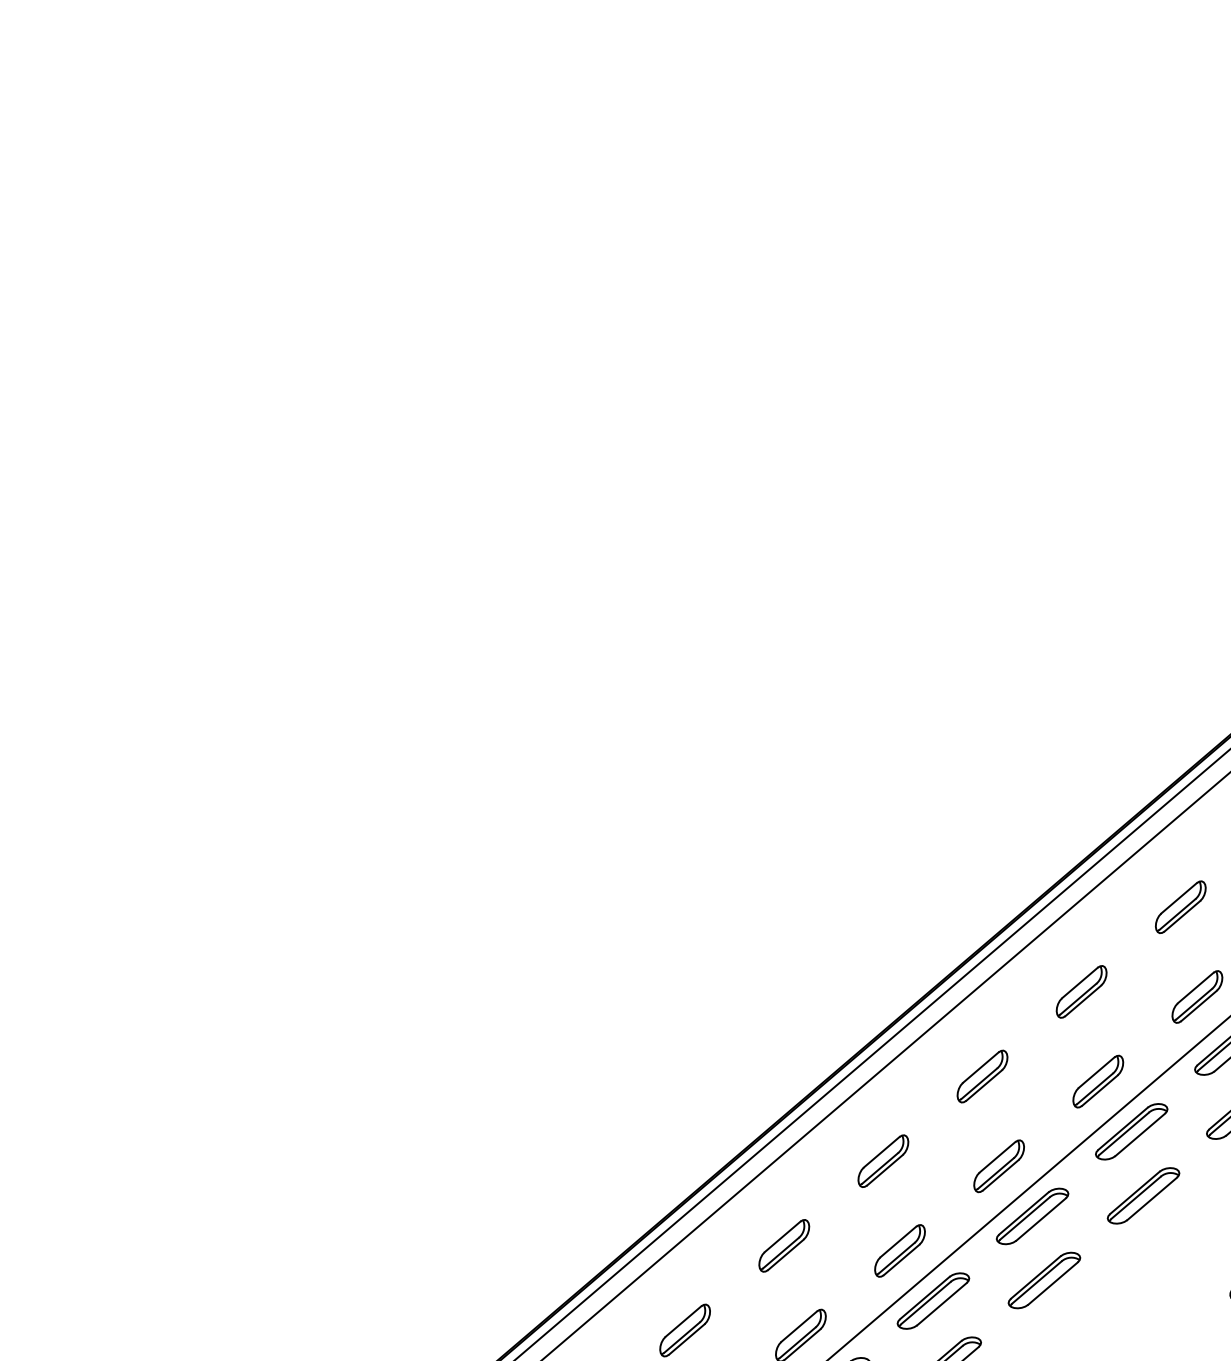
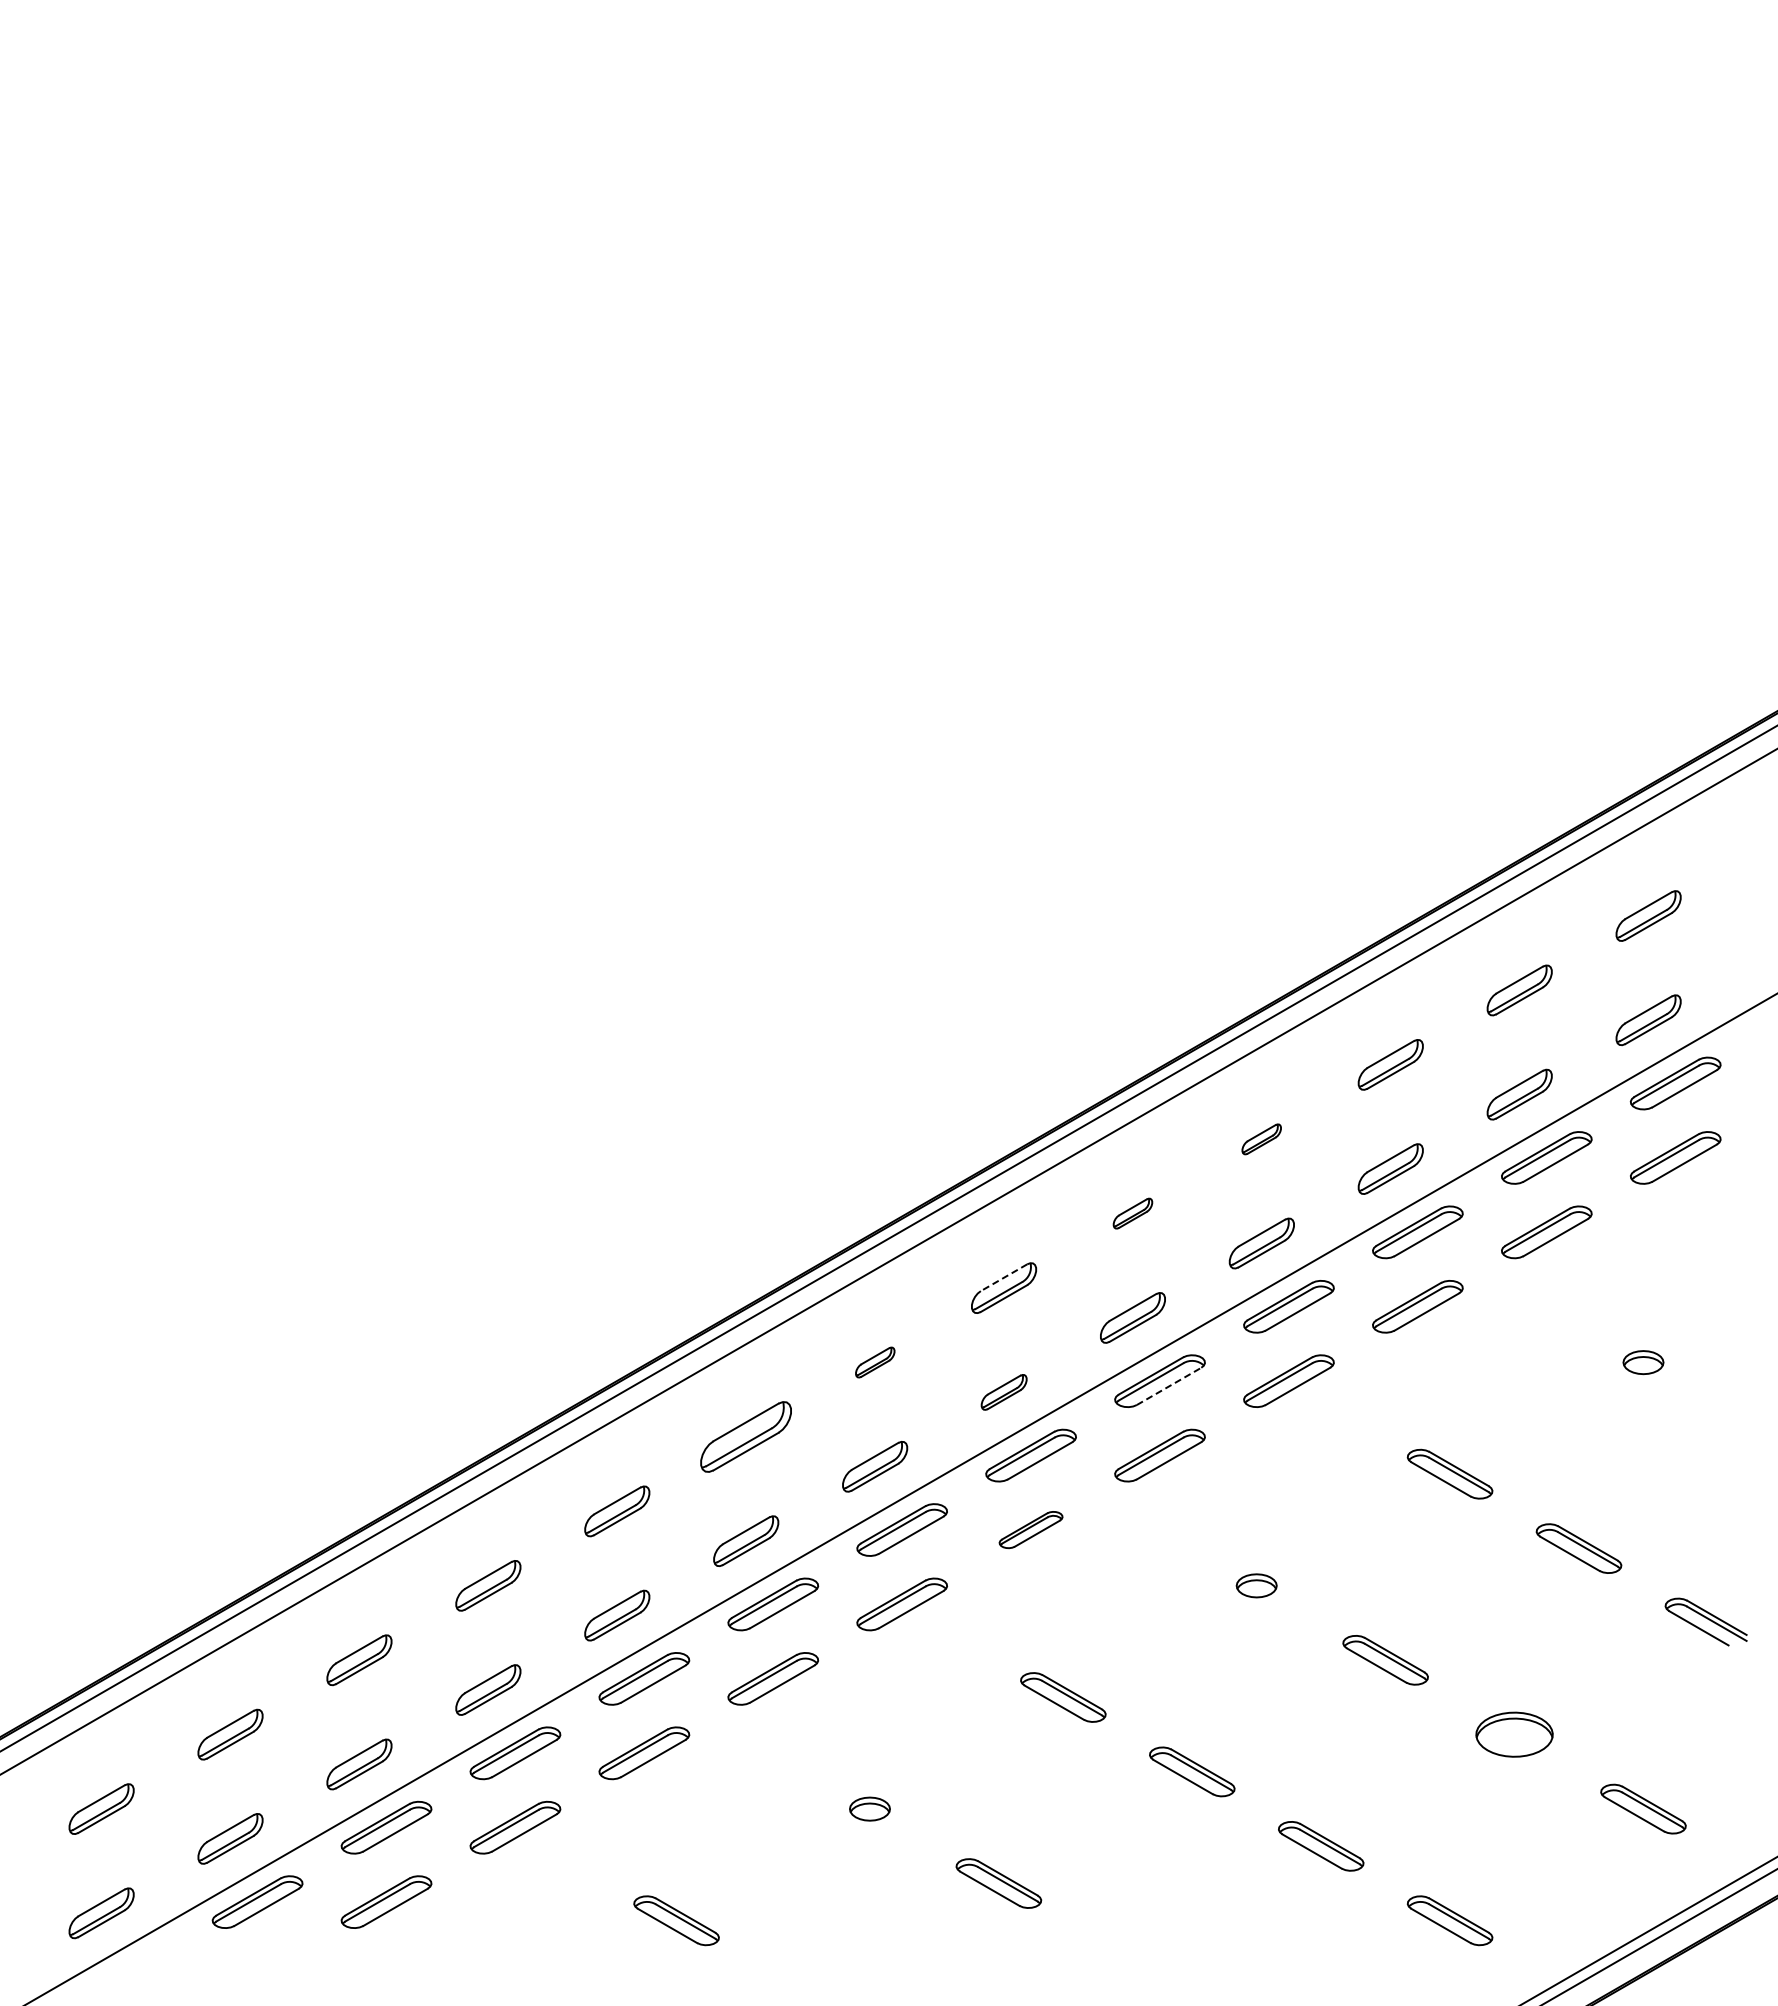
part: (1180, 907) -> (1261, 1139), size x0.6
part: (1081, 991) -> (1132, 1213), size x0.6
line: (981, 1067) -> (1004, 1277), solid -> dashed
line: (1140, 1134) -> (1169, 1386), solid -> dashed
part: (883, 1161) -> (875, 1362), size x0.6
part: (999, 1166) -> (1004, 1392), size x0.7
part: (784, 1245) -> (746, 1436), size x1.4
part: (1043, 1280) -> (1030, 1529), size x0.7

